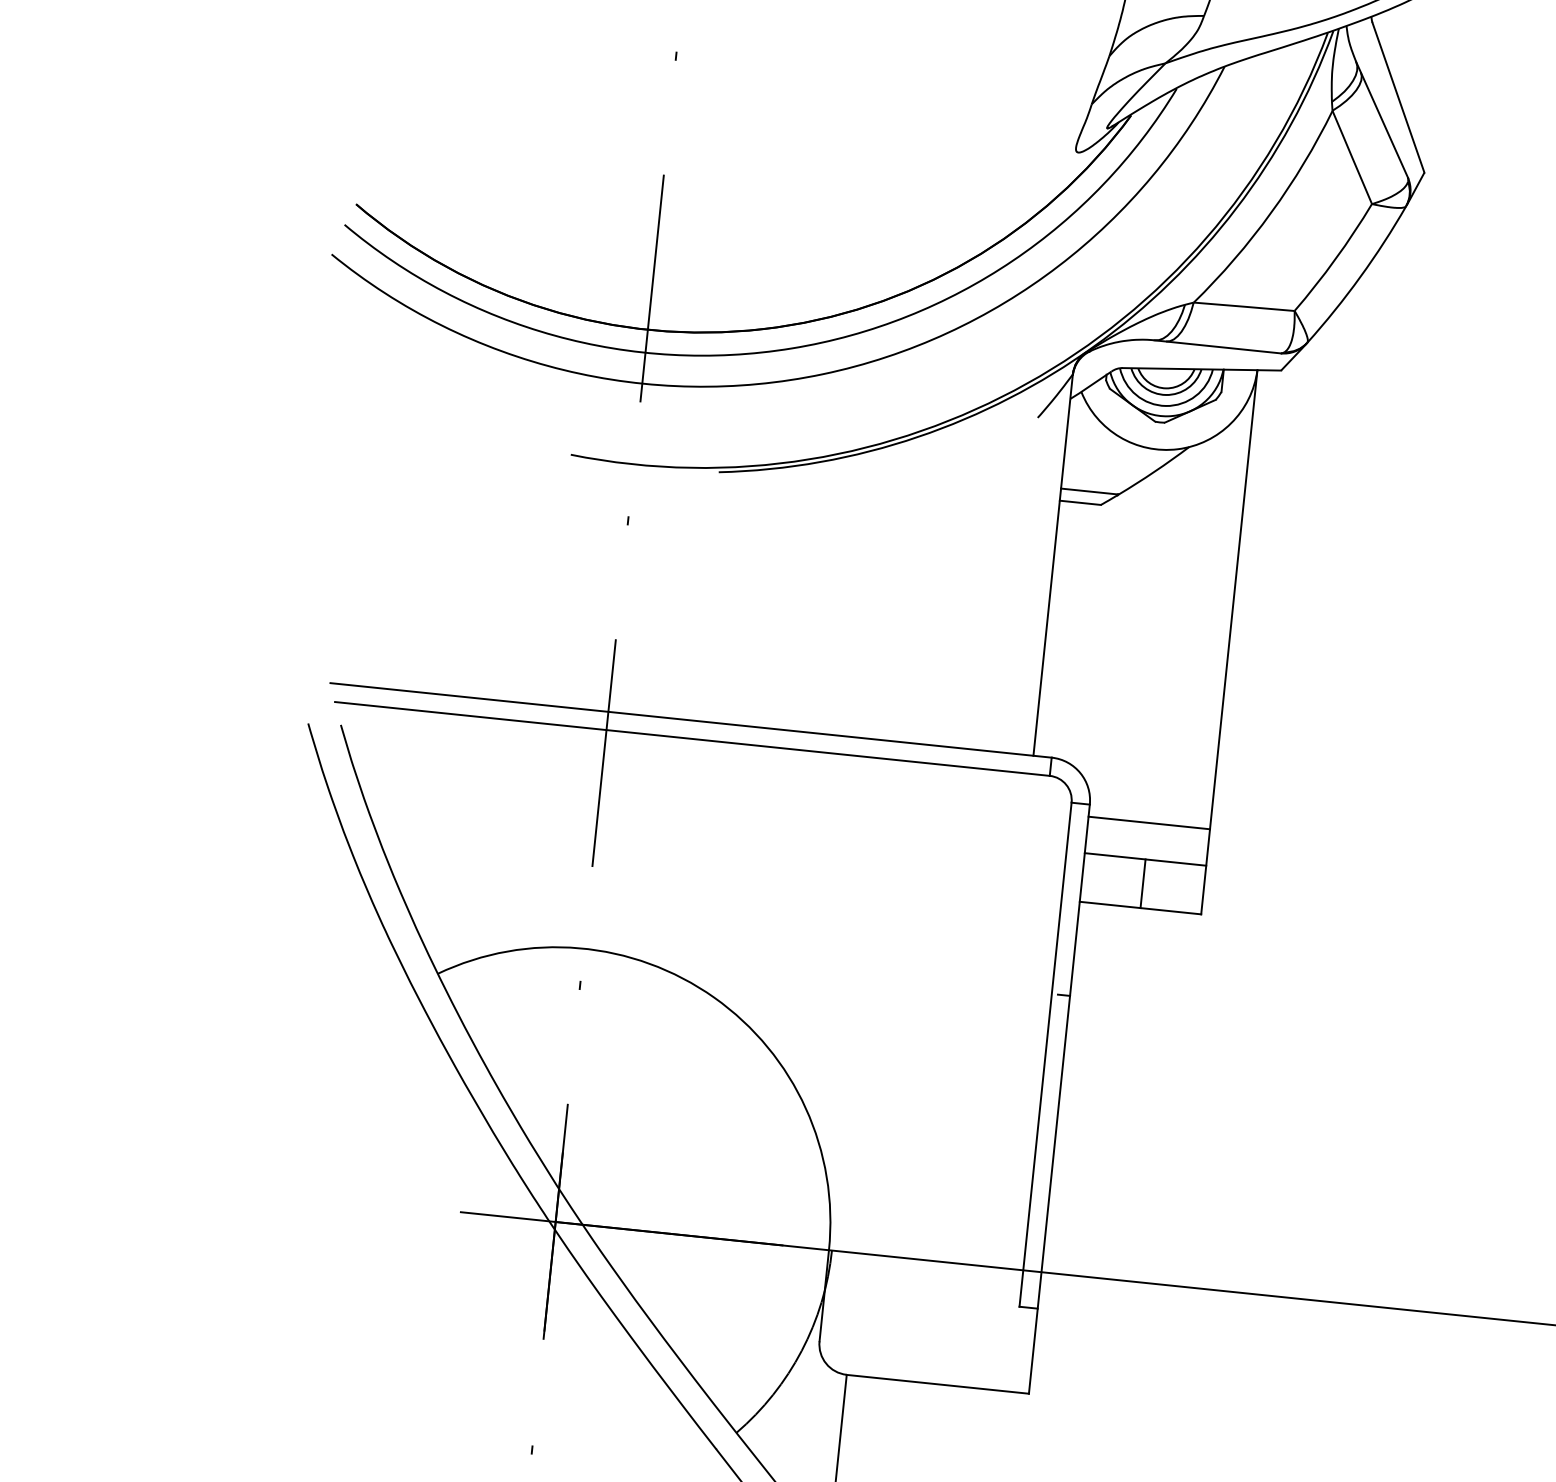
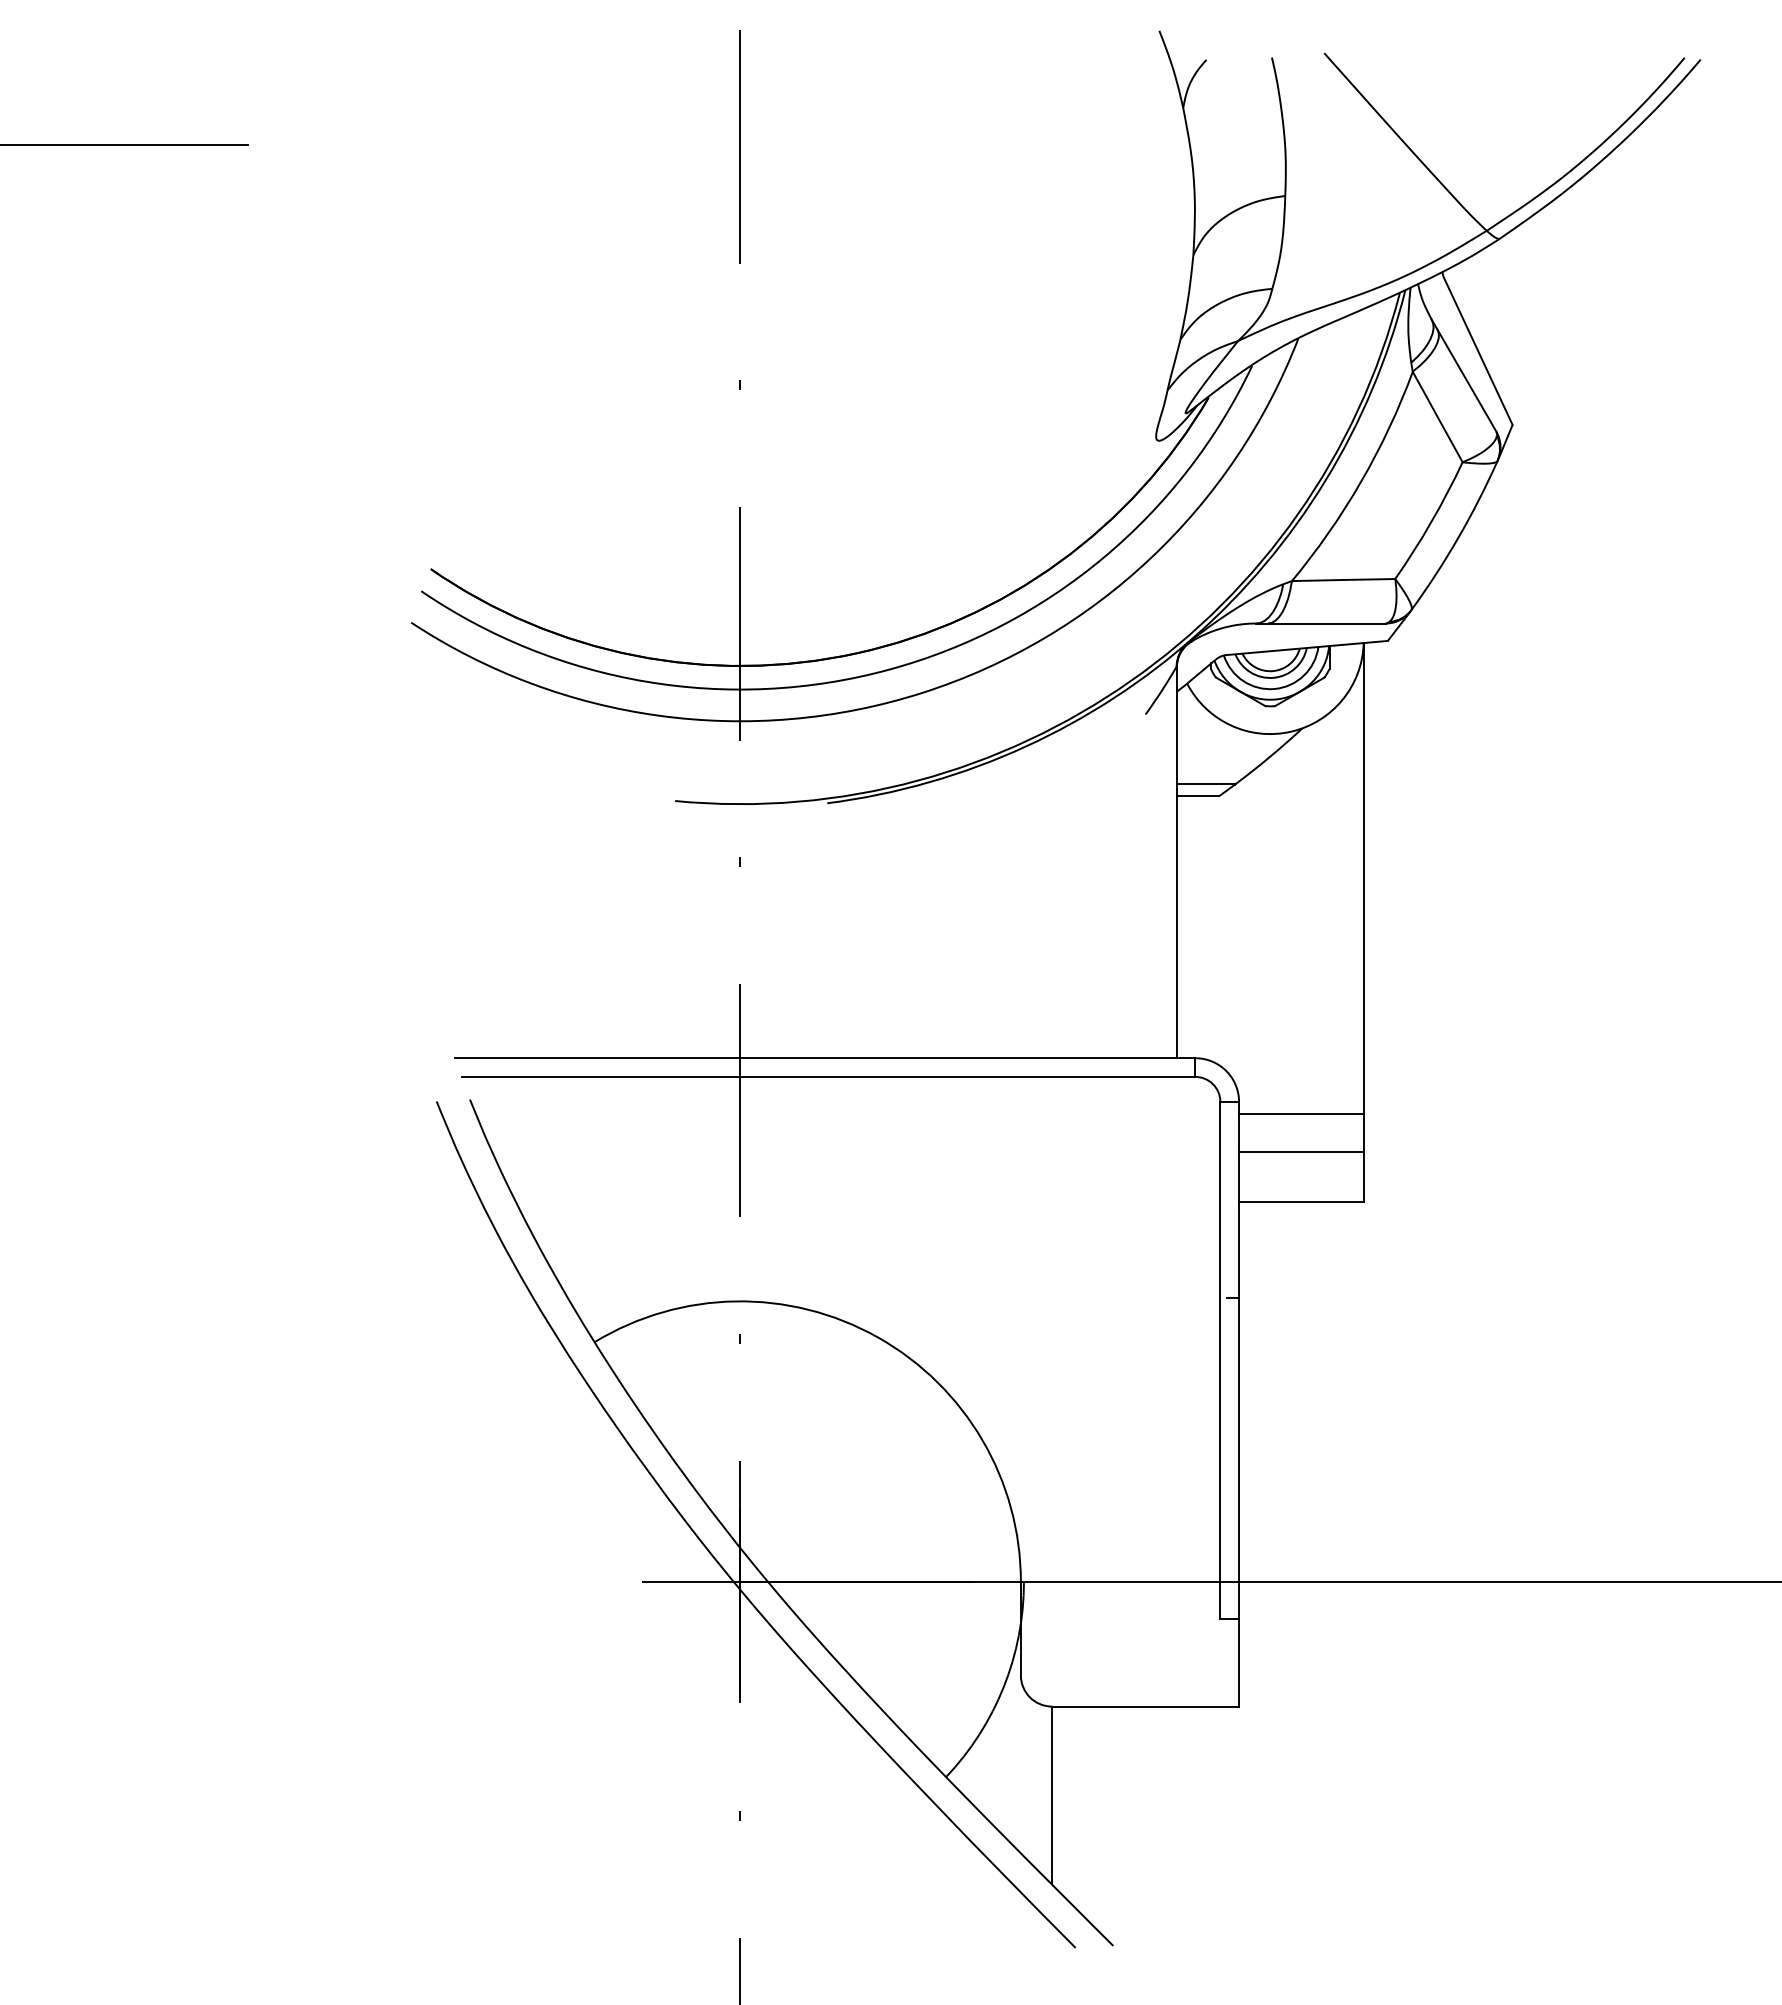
line: (1143, 883) -> (1301, 1176), removed

